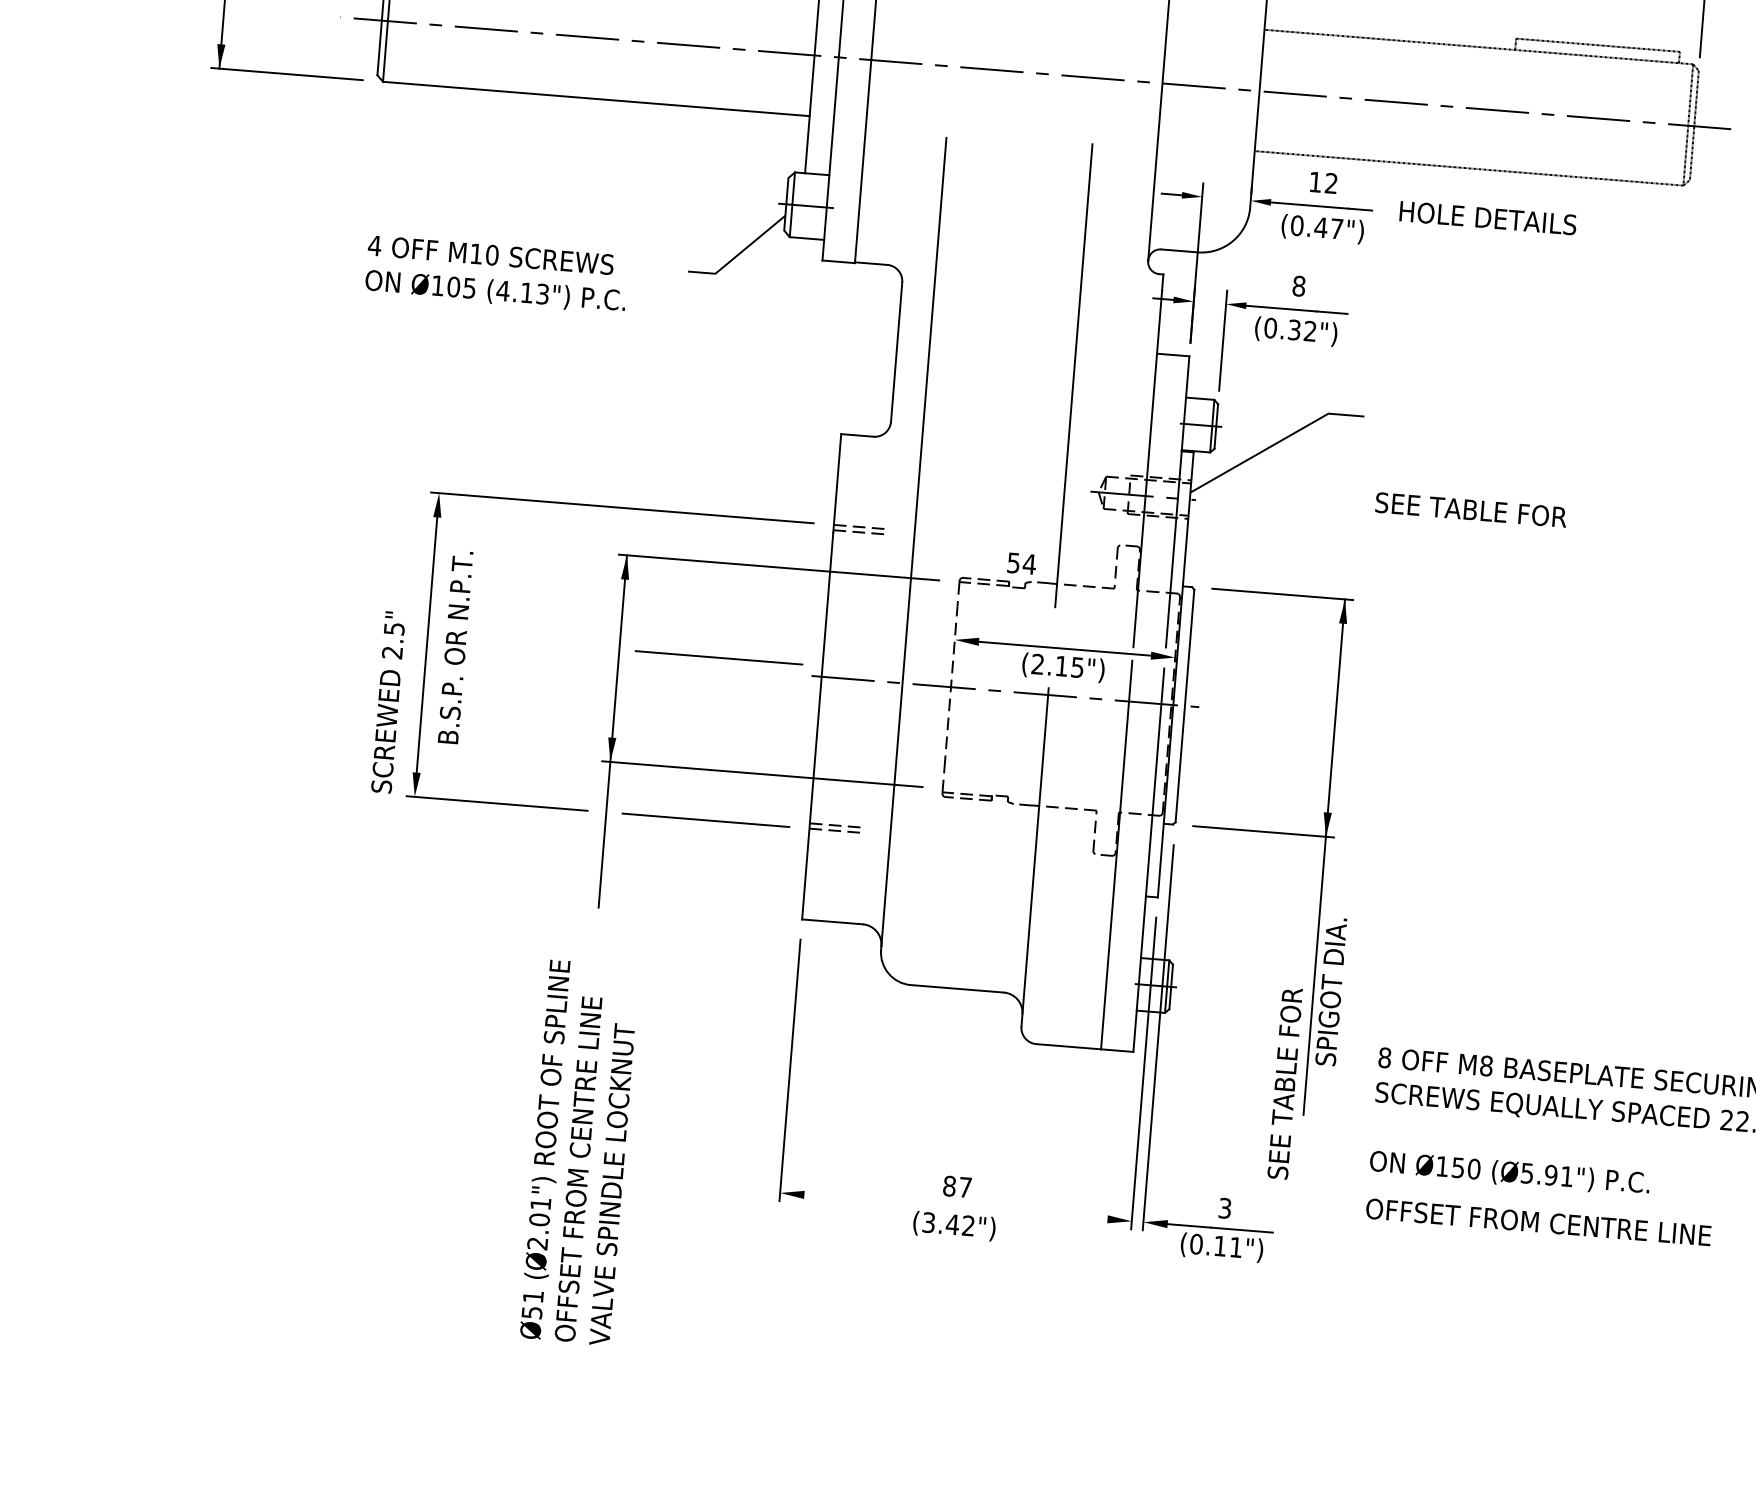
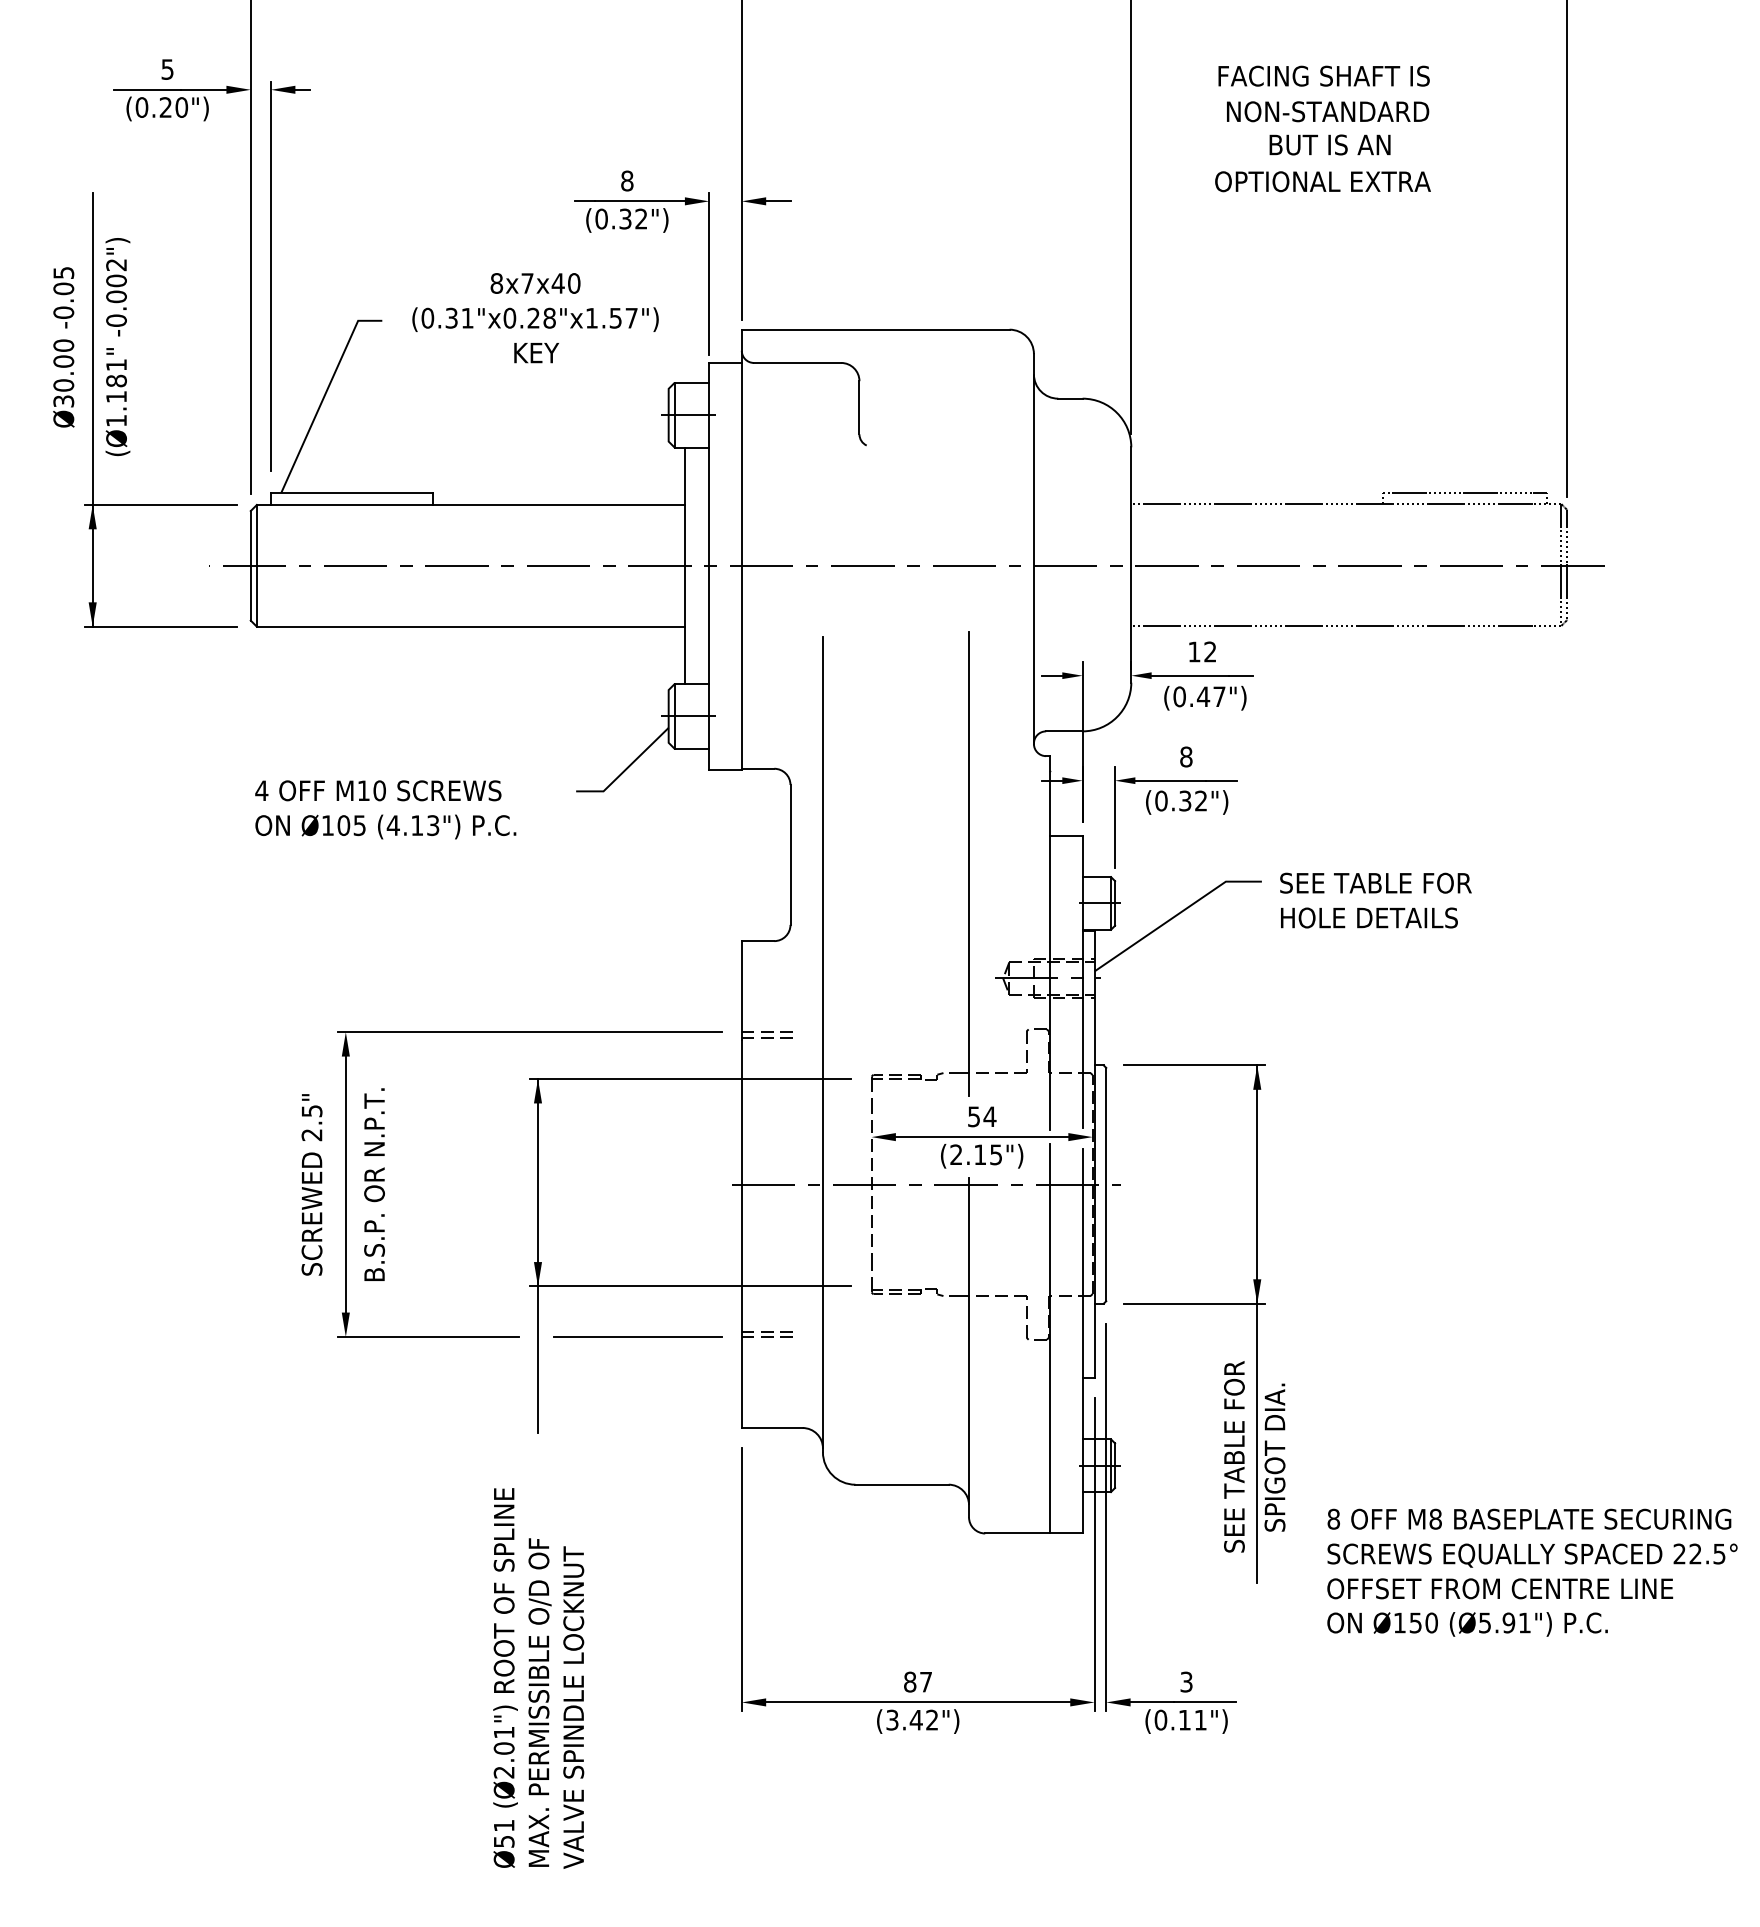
text: (1488, 217) -> (1369, 917), moved
text: (1470, 509) -> (1375, 882), moved
text: (1022, 563) -> (982, 1116), moved
line: (718, 657) -> (637, 1173), removed
text: (387, 702) -> (311, 1184), moved
text: (1285, 1083) -> (1234, 1456), moved
text: (579, 1168) -> (539, 1694), OFFSET FROM CENTRE LINE -> MAX. PERMISSIBLE O/D OF
line: (956, 1207) -> (918, 1702), added
text: (1538, 1222) -> (1500, 1588), moved

